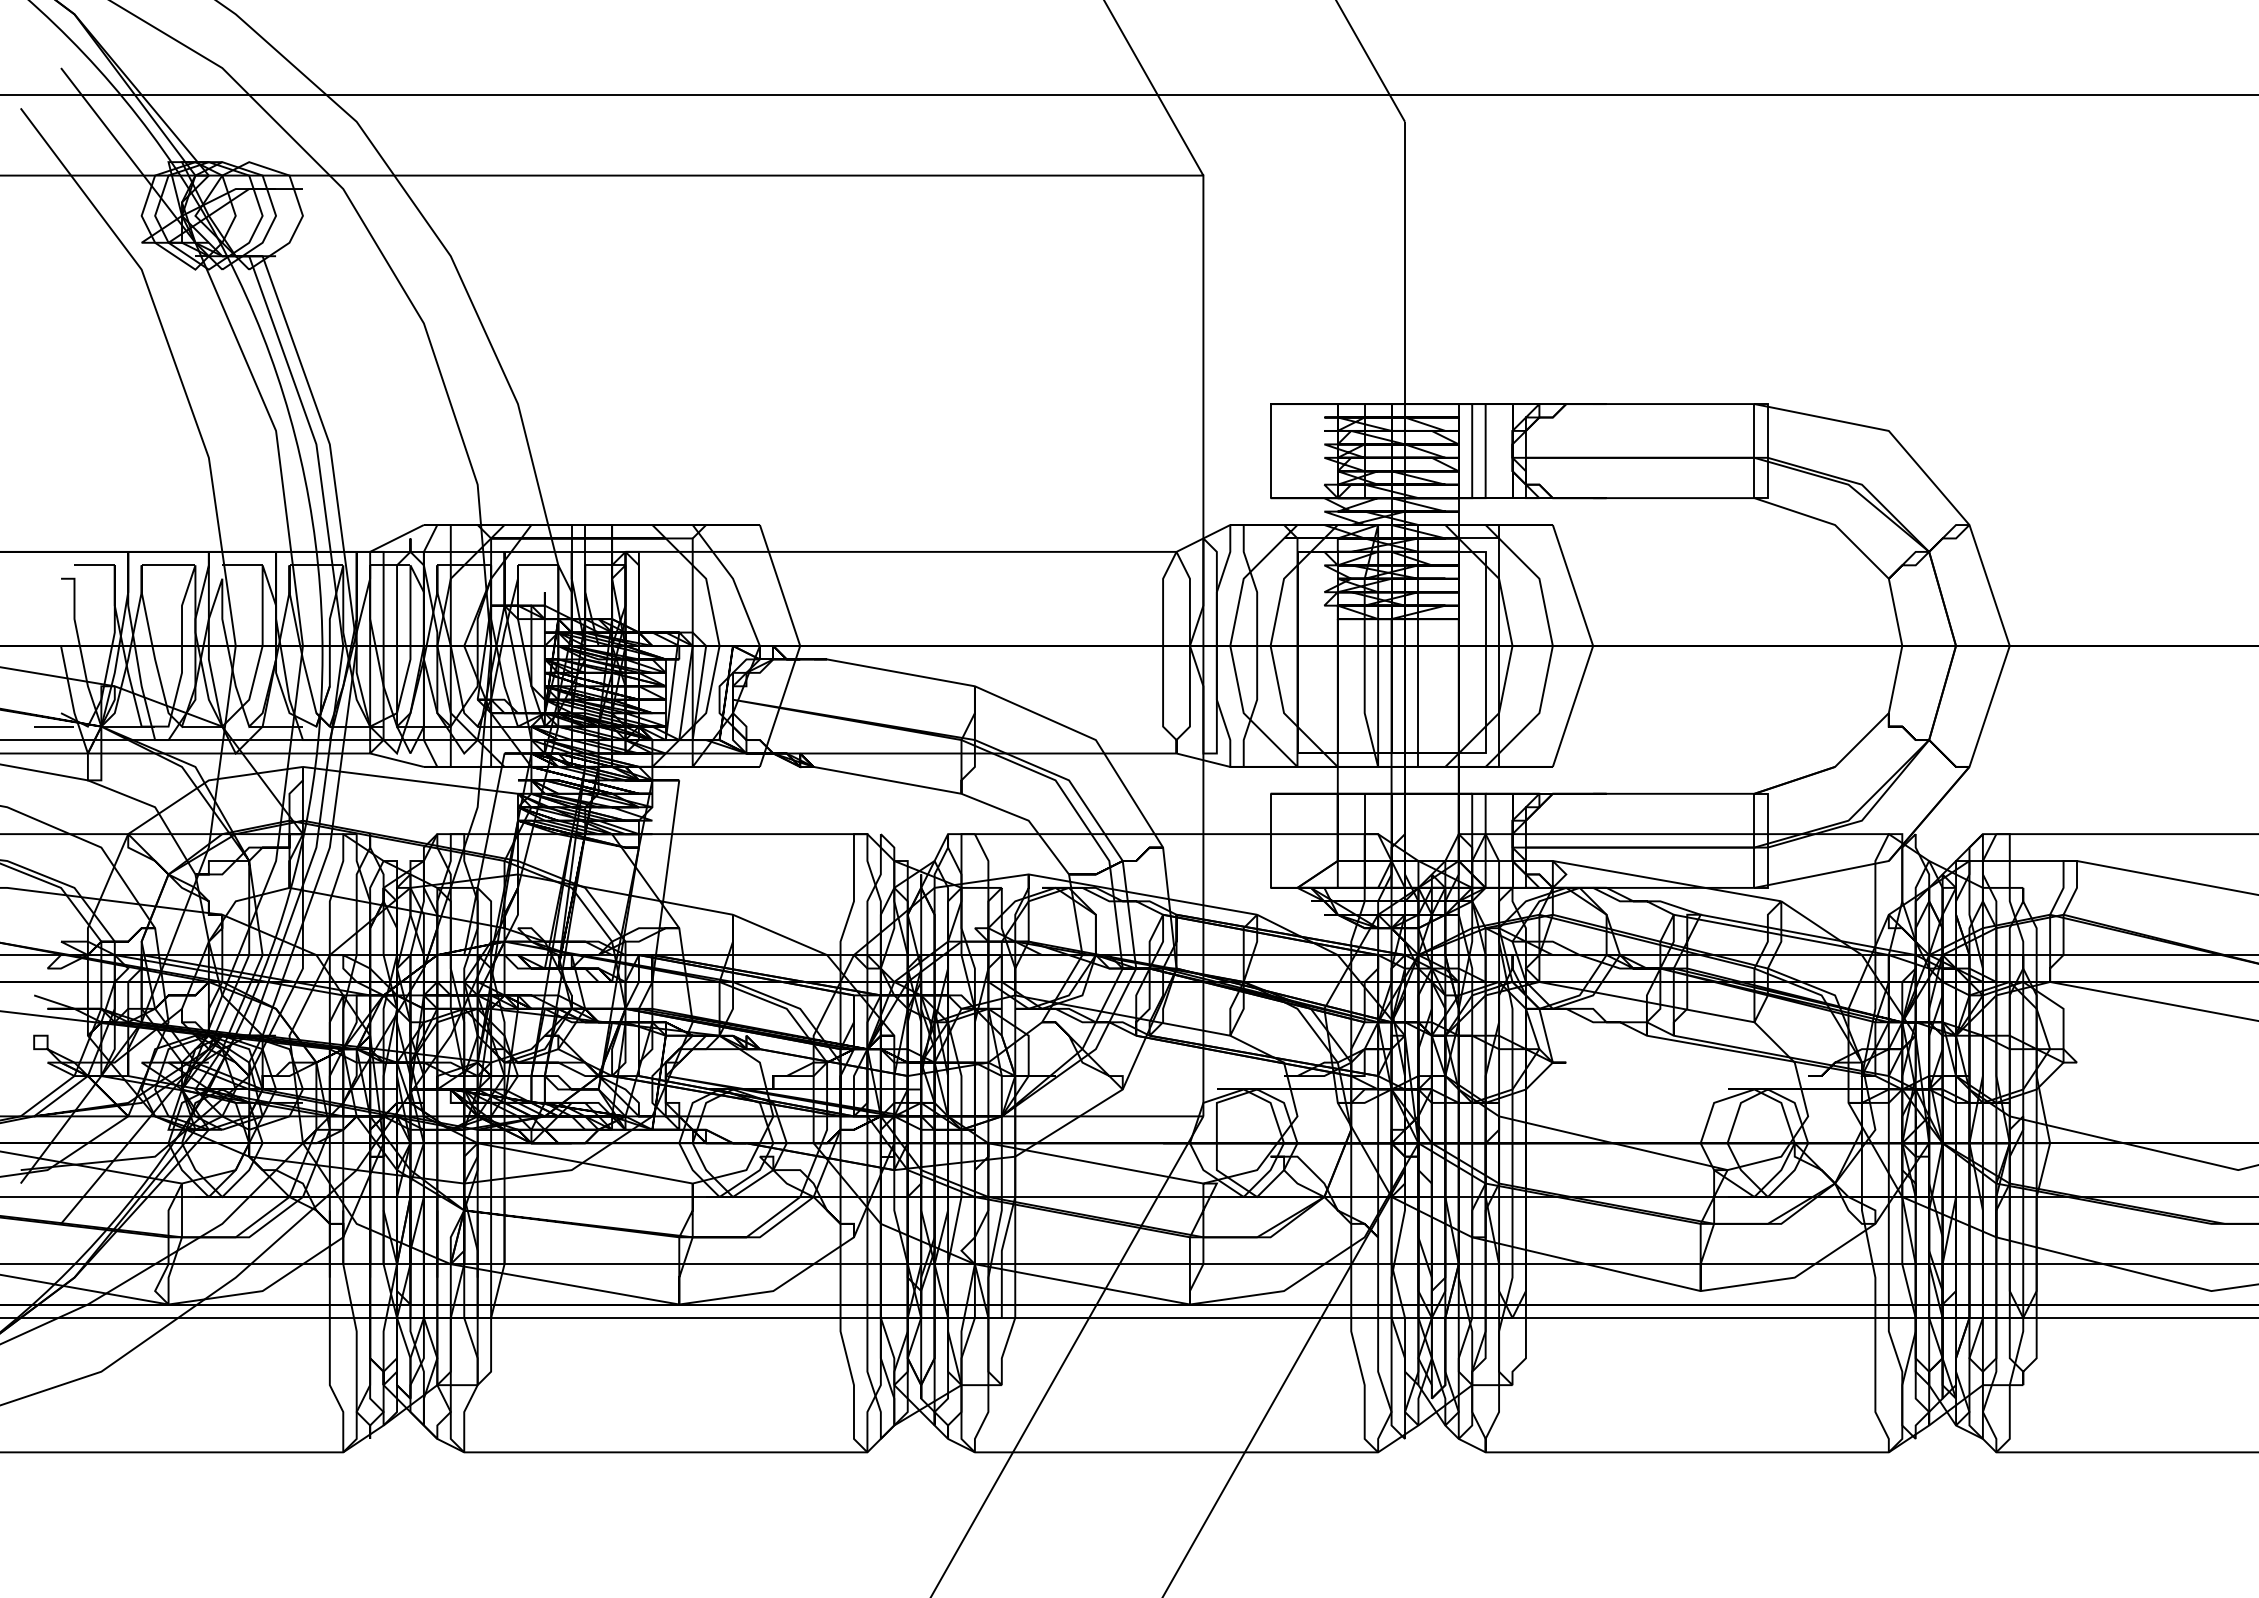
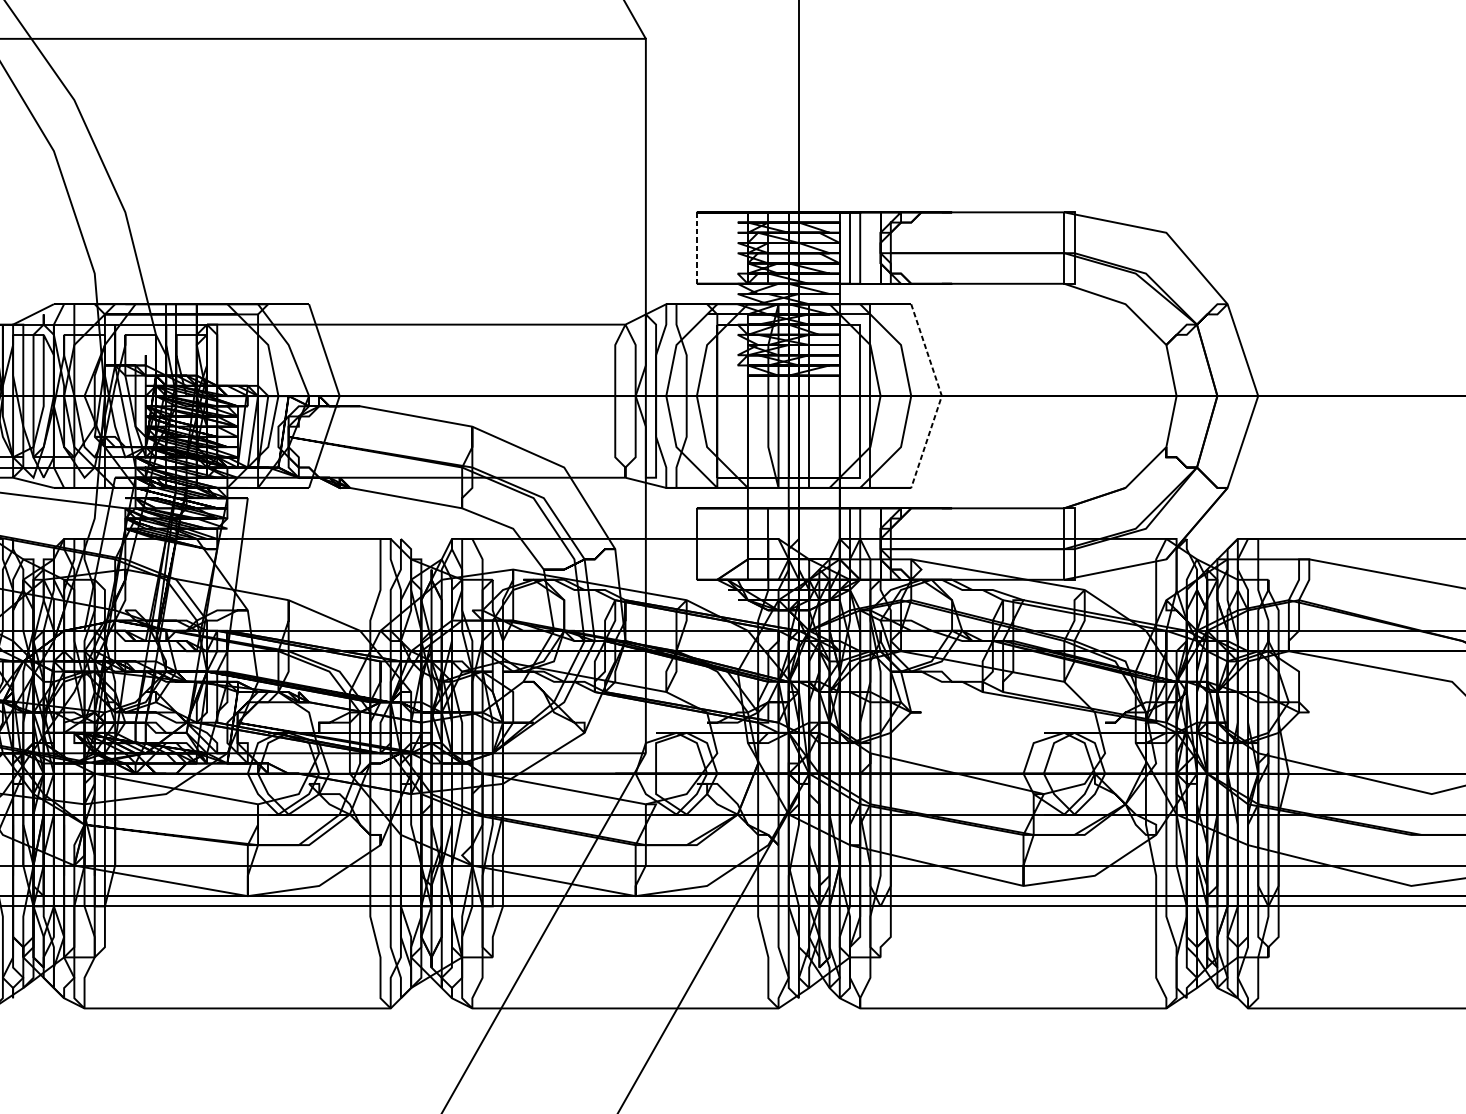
line: (1270, 451) -> (696, 248), solid -> dashed
line: (1593, 645) -> (942, 395), solid -> dashed

